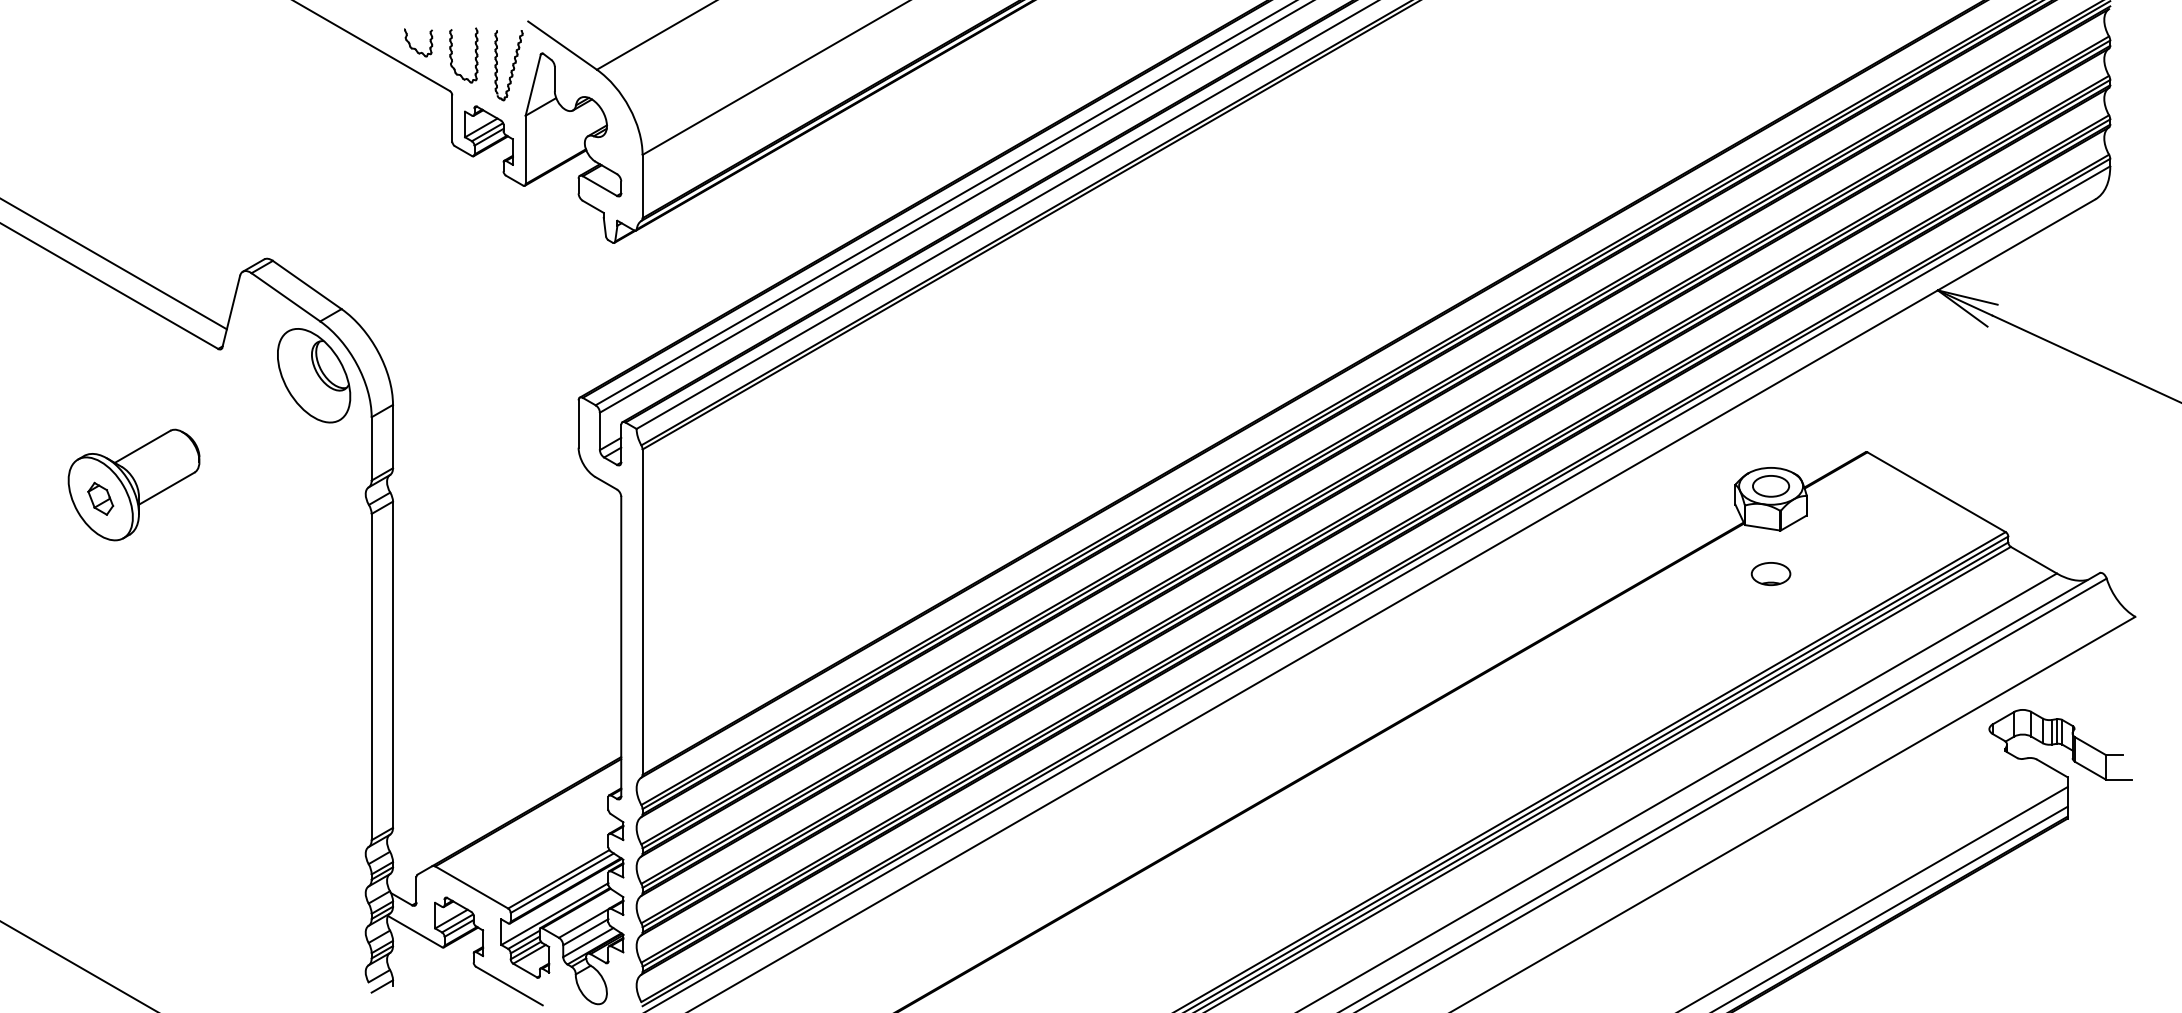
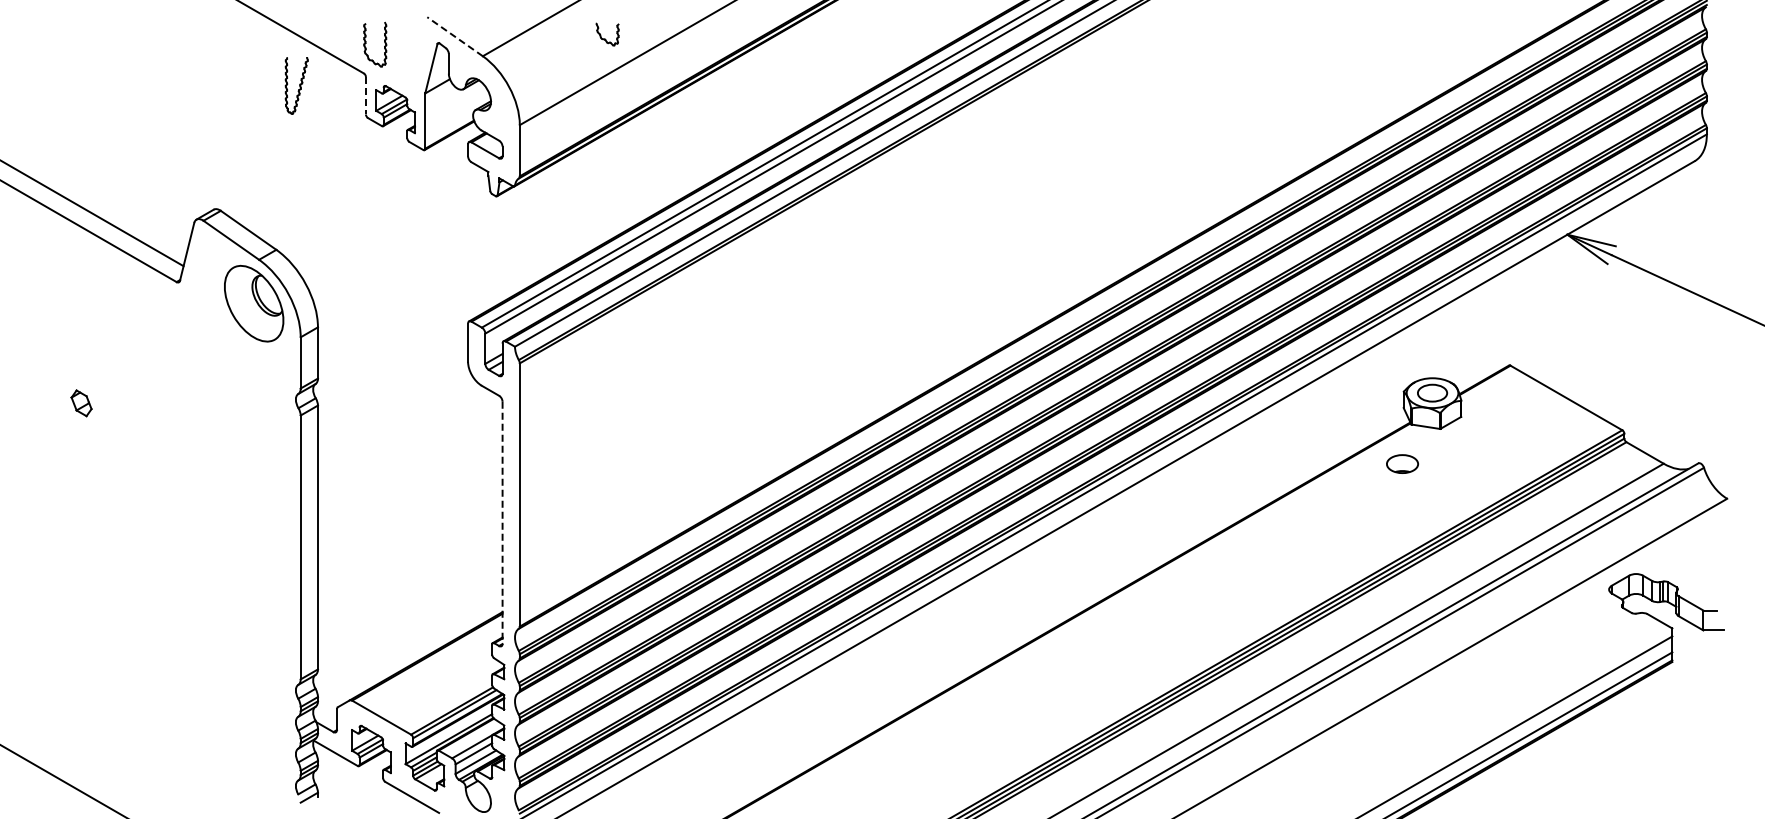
part: (418, 42) -> (607, 34), moved
line: (563, 45) -> (455, 36), solid -> dashed
part: (508, 65) -> (296, 85), moved
line: (451, 118) -> (365, 95), solid -> dashed
part: (134, 484) -> (108, 391), removed
part: (1771, 573) -> (1402, 463), moved
line: (621, 647) -> (502, 523), solid -> dashed

